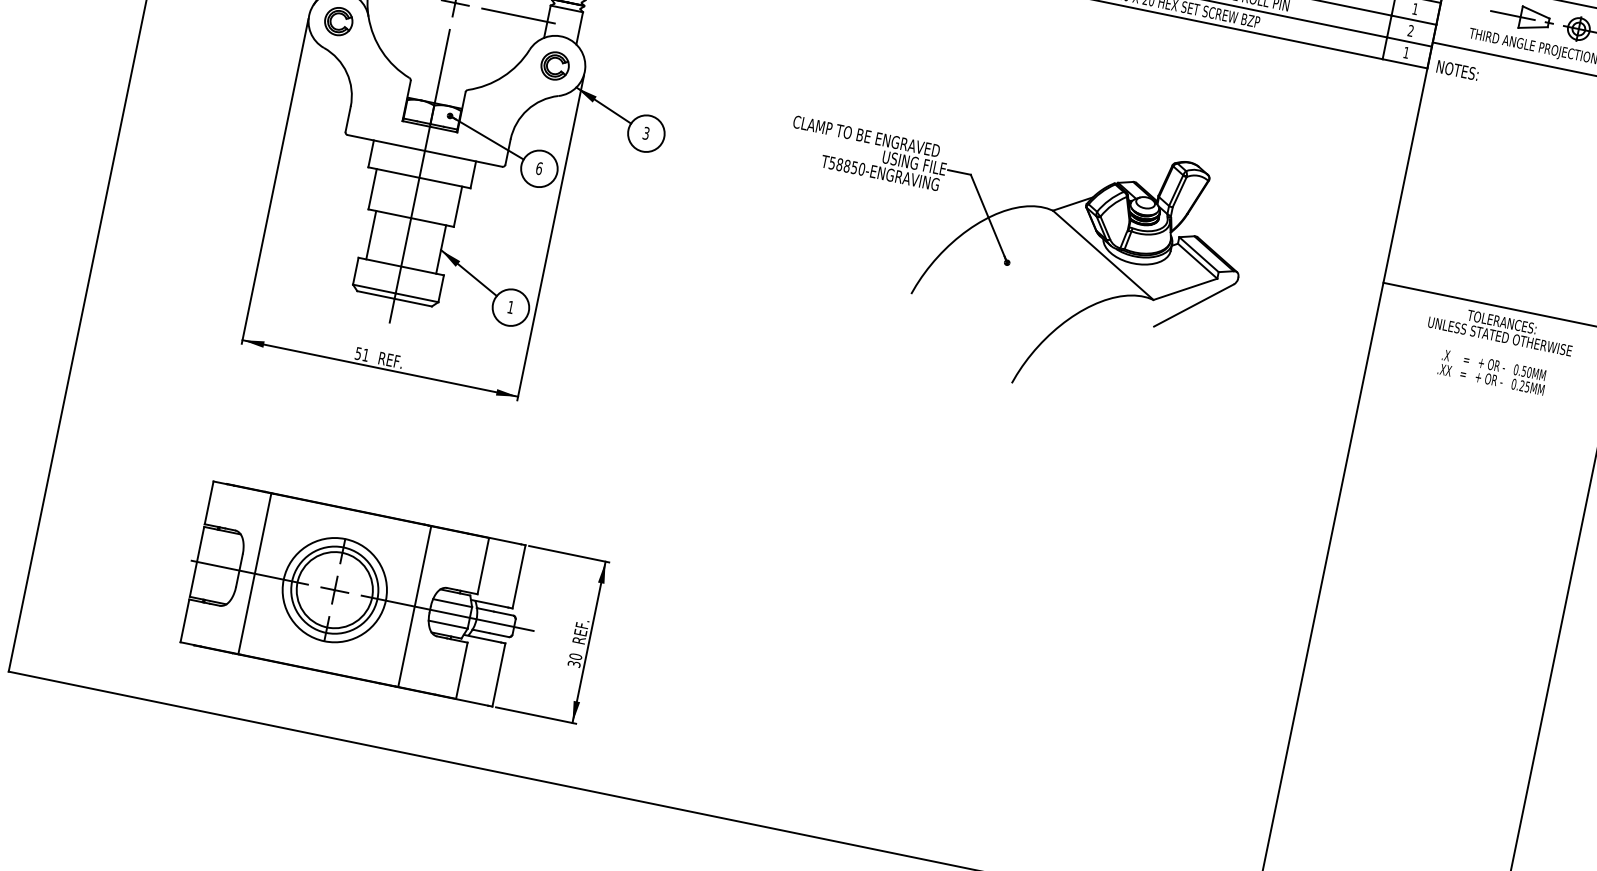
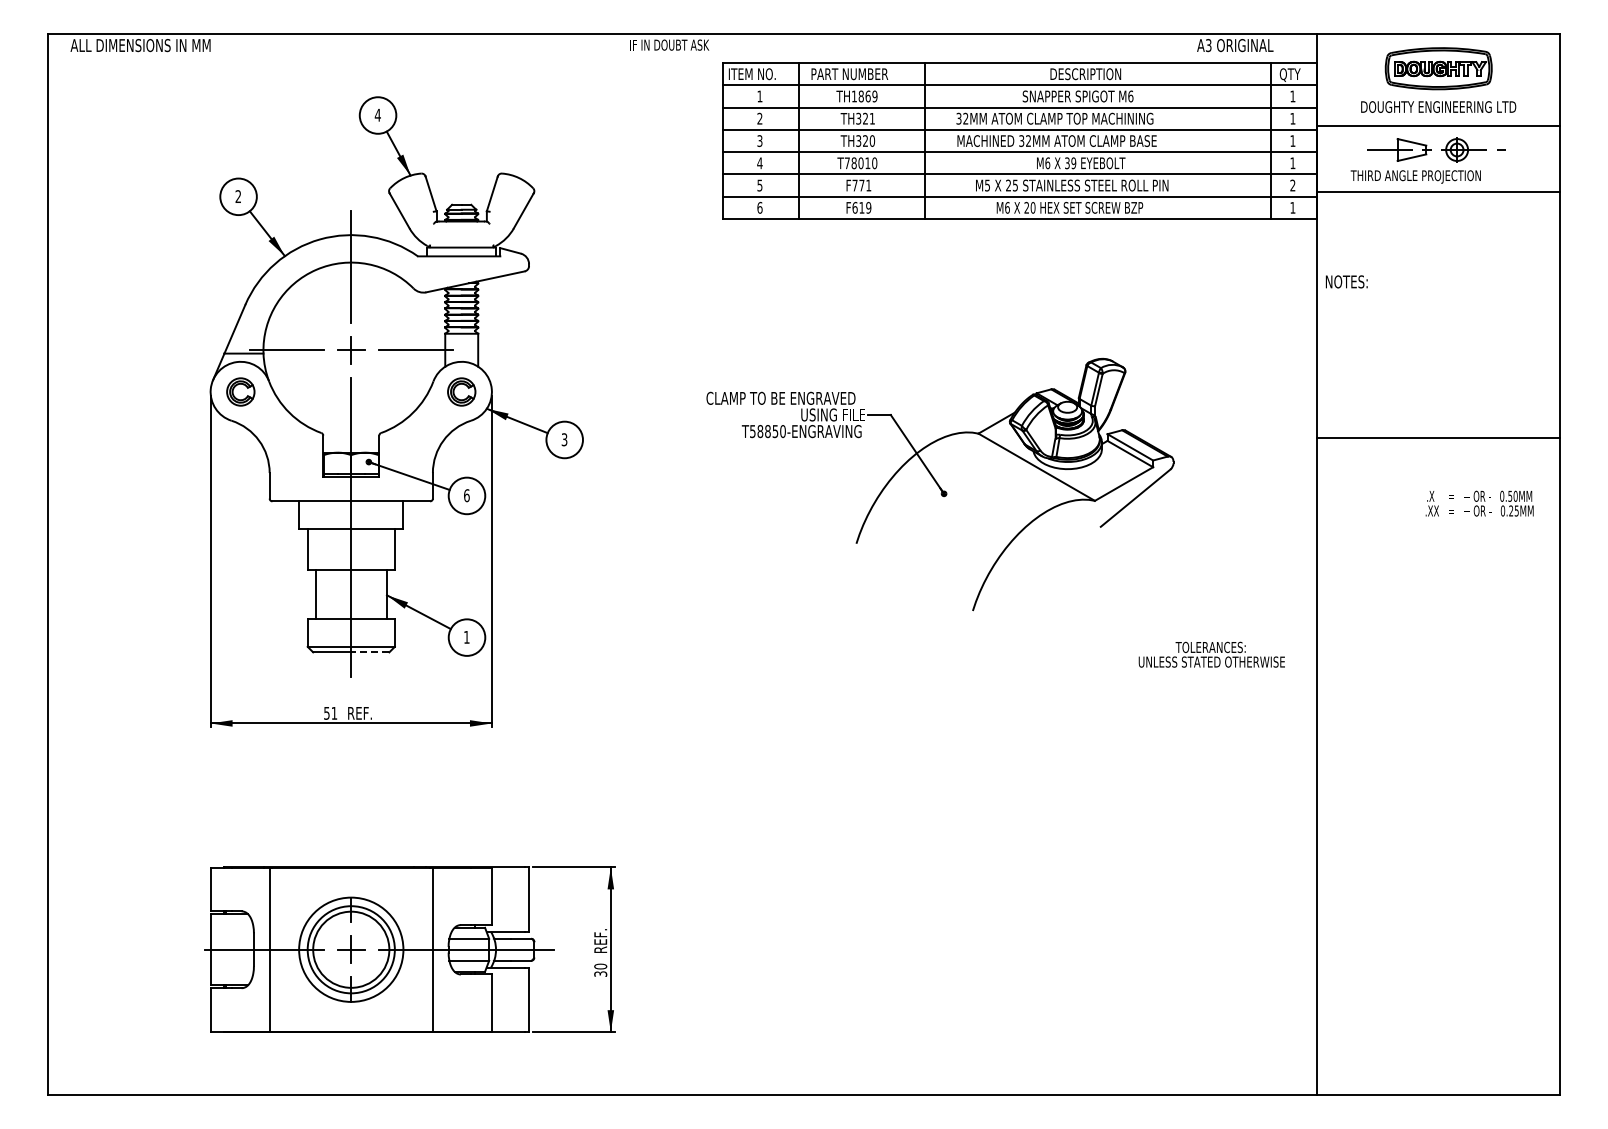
text: (1457, 70) -> (1346, 281), moved
line: (412, 302) -> (369, 652), solid -> dashed
text: (1501, 329) -> (1211, 654), moved
text: (1492, 372) -> (1479, 503), moved

